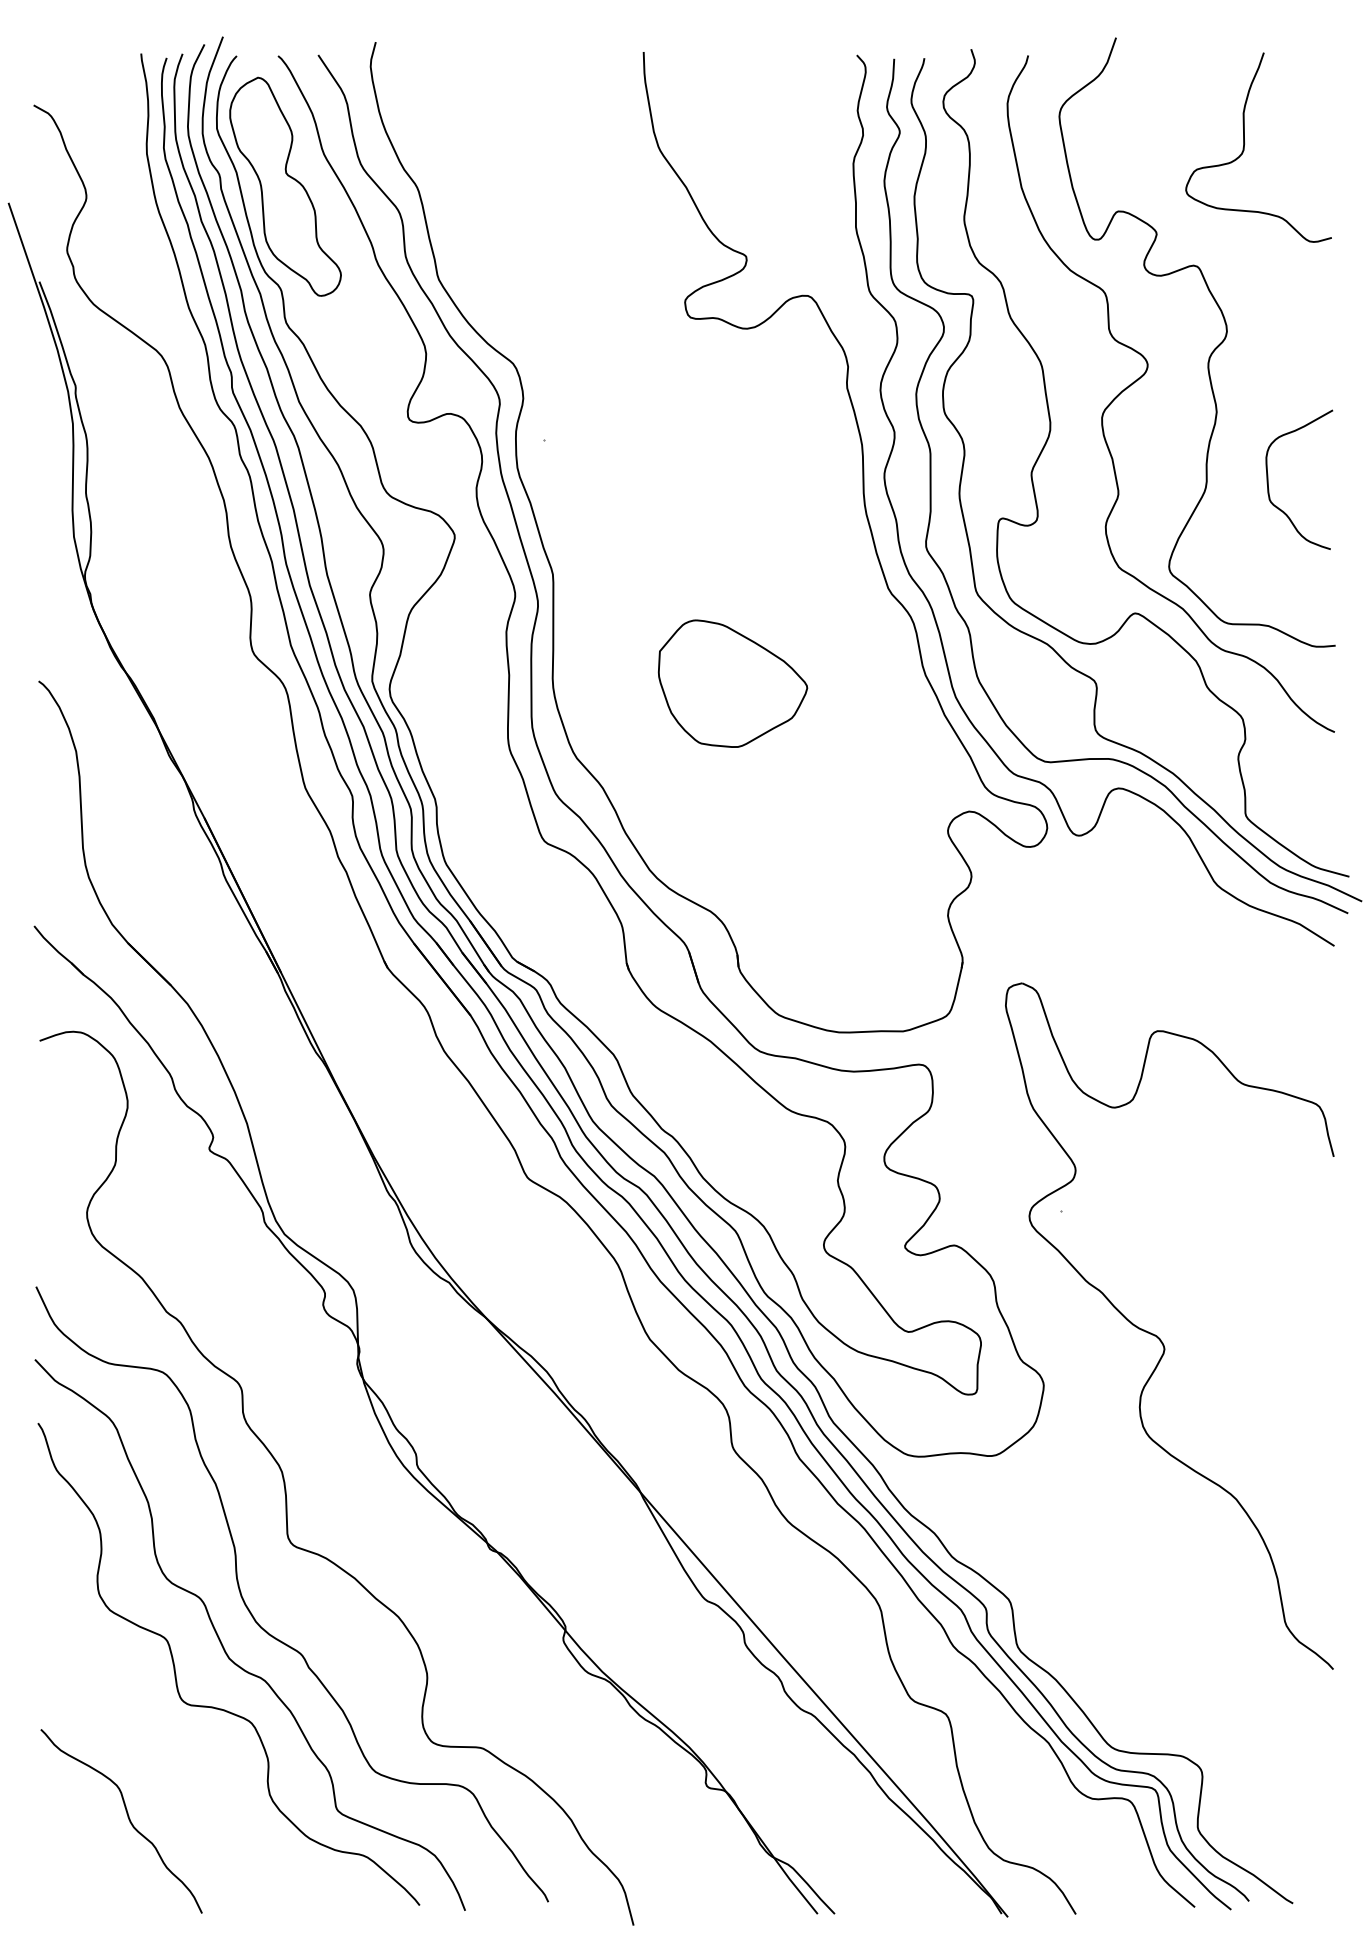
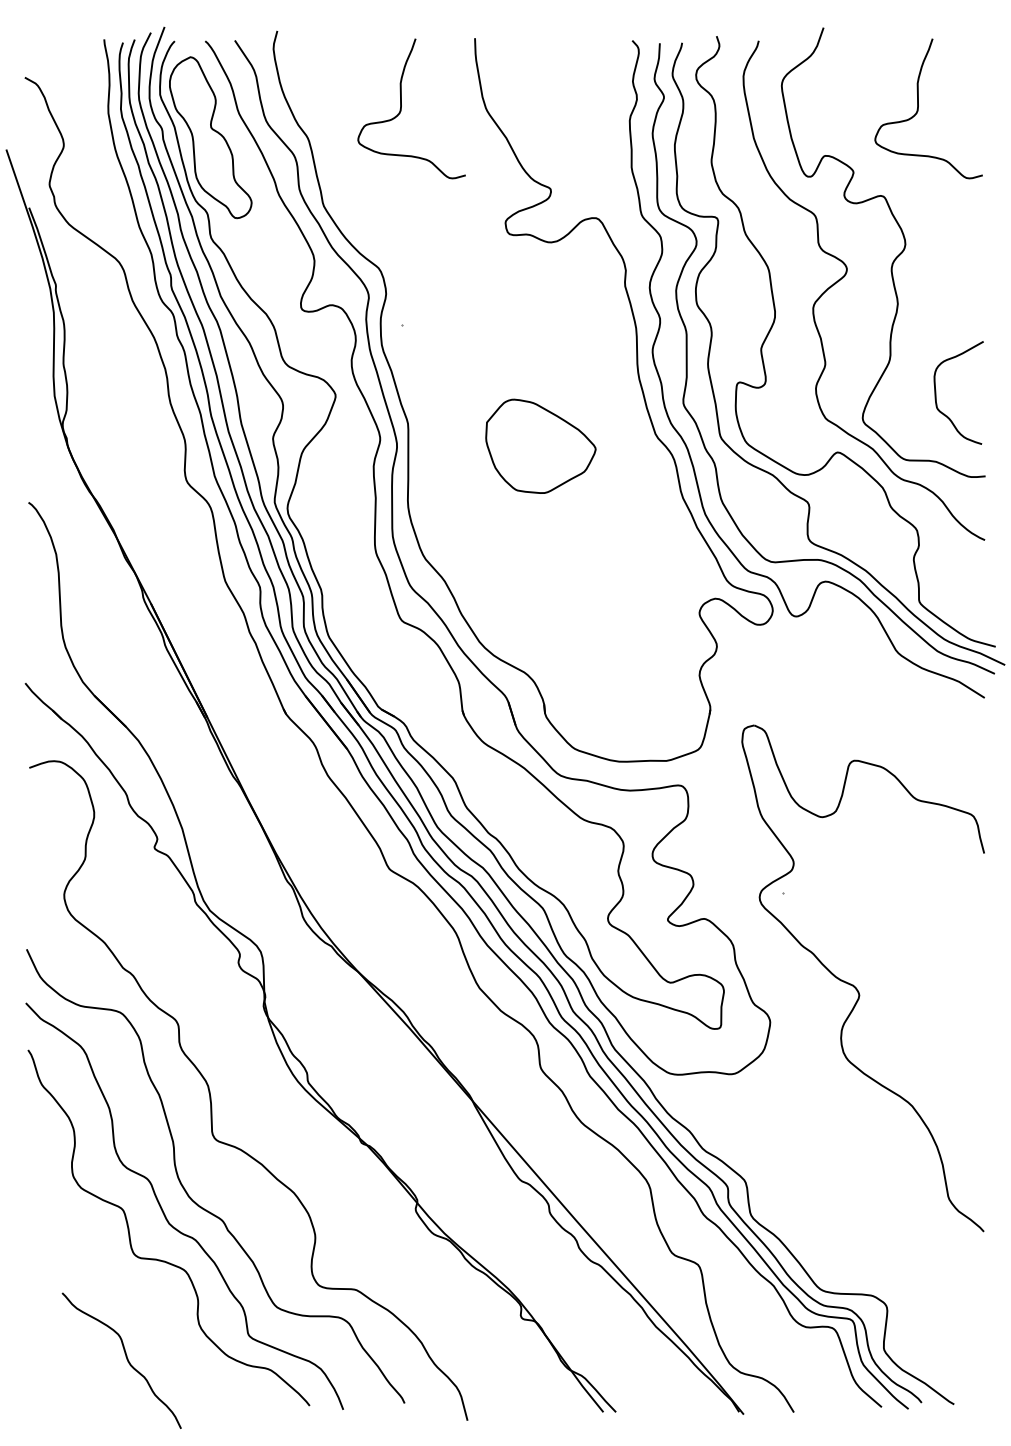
curve: (544, 147) -> (401, 108), added
curve: (1269, 479) -> (936, 392), moved
part: (732, 682) -> (540, 445), moved
curve: (128, 1819) -> (126, 1359), moved

